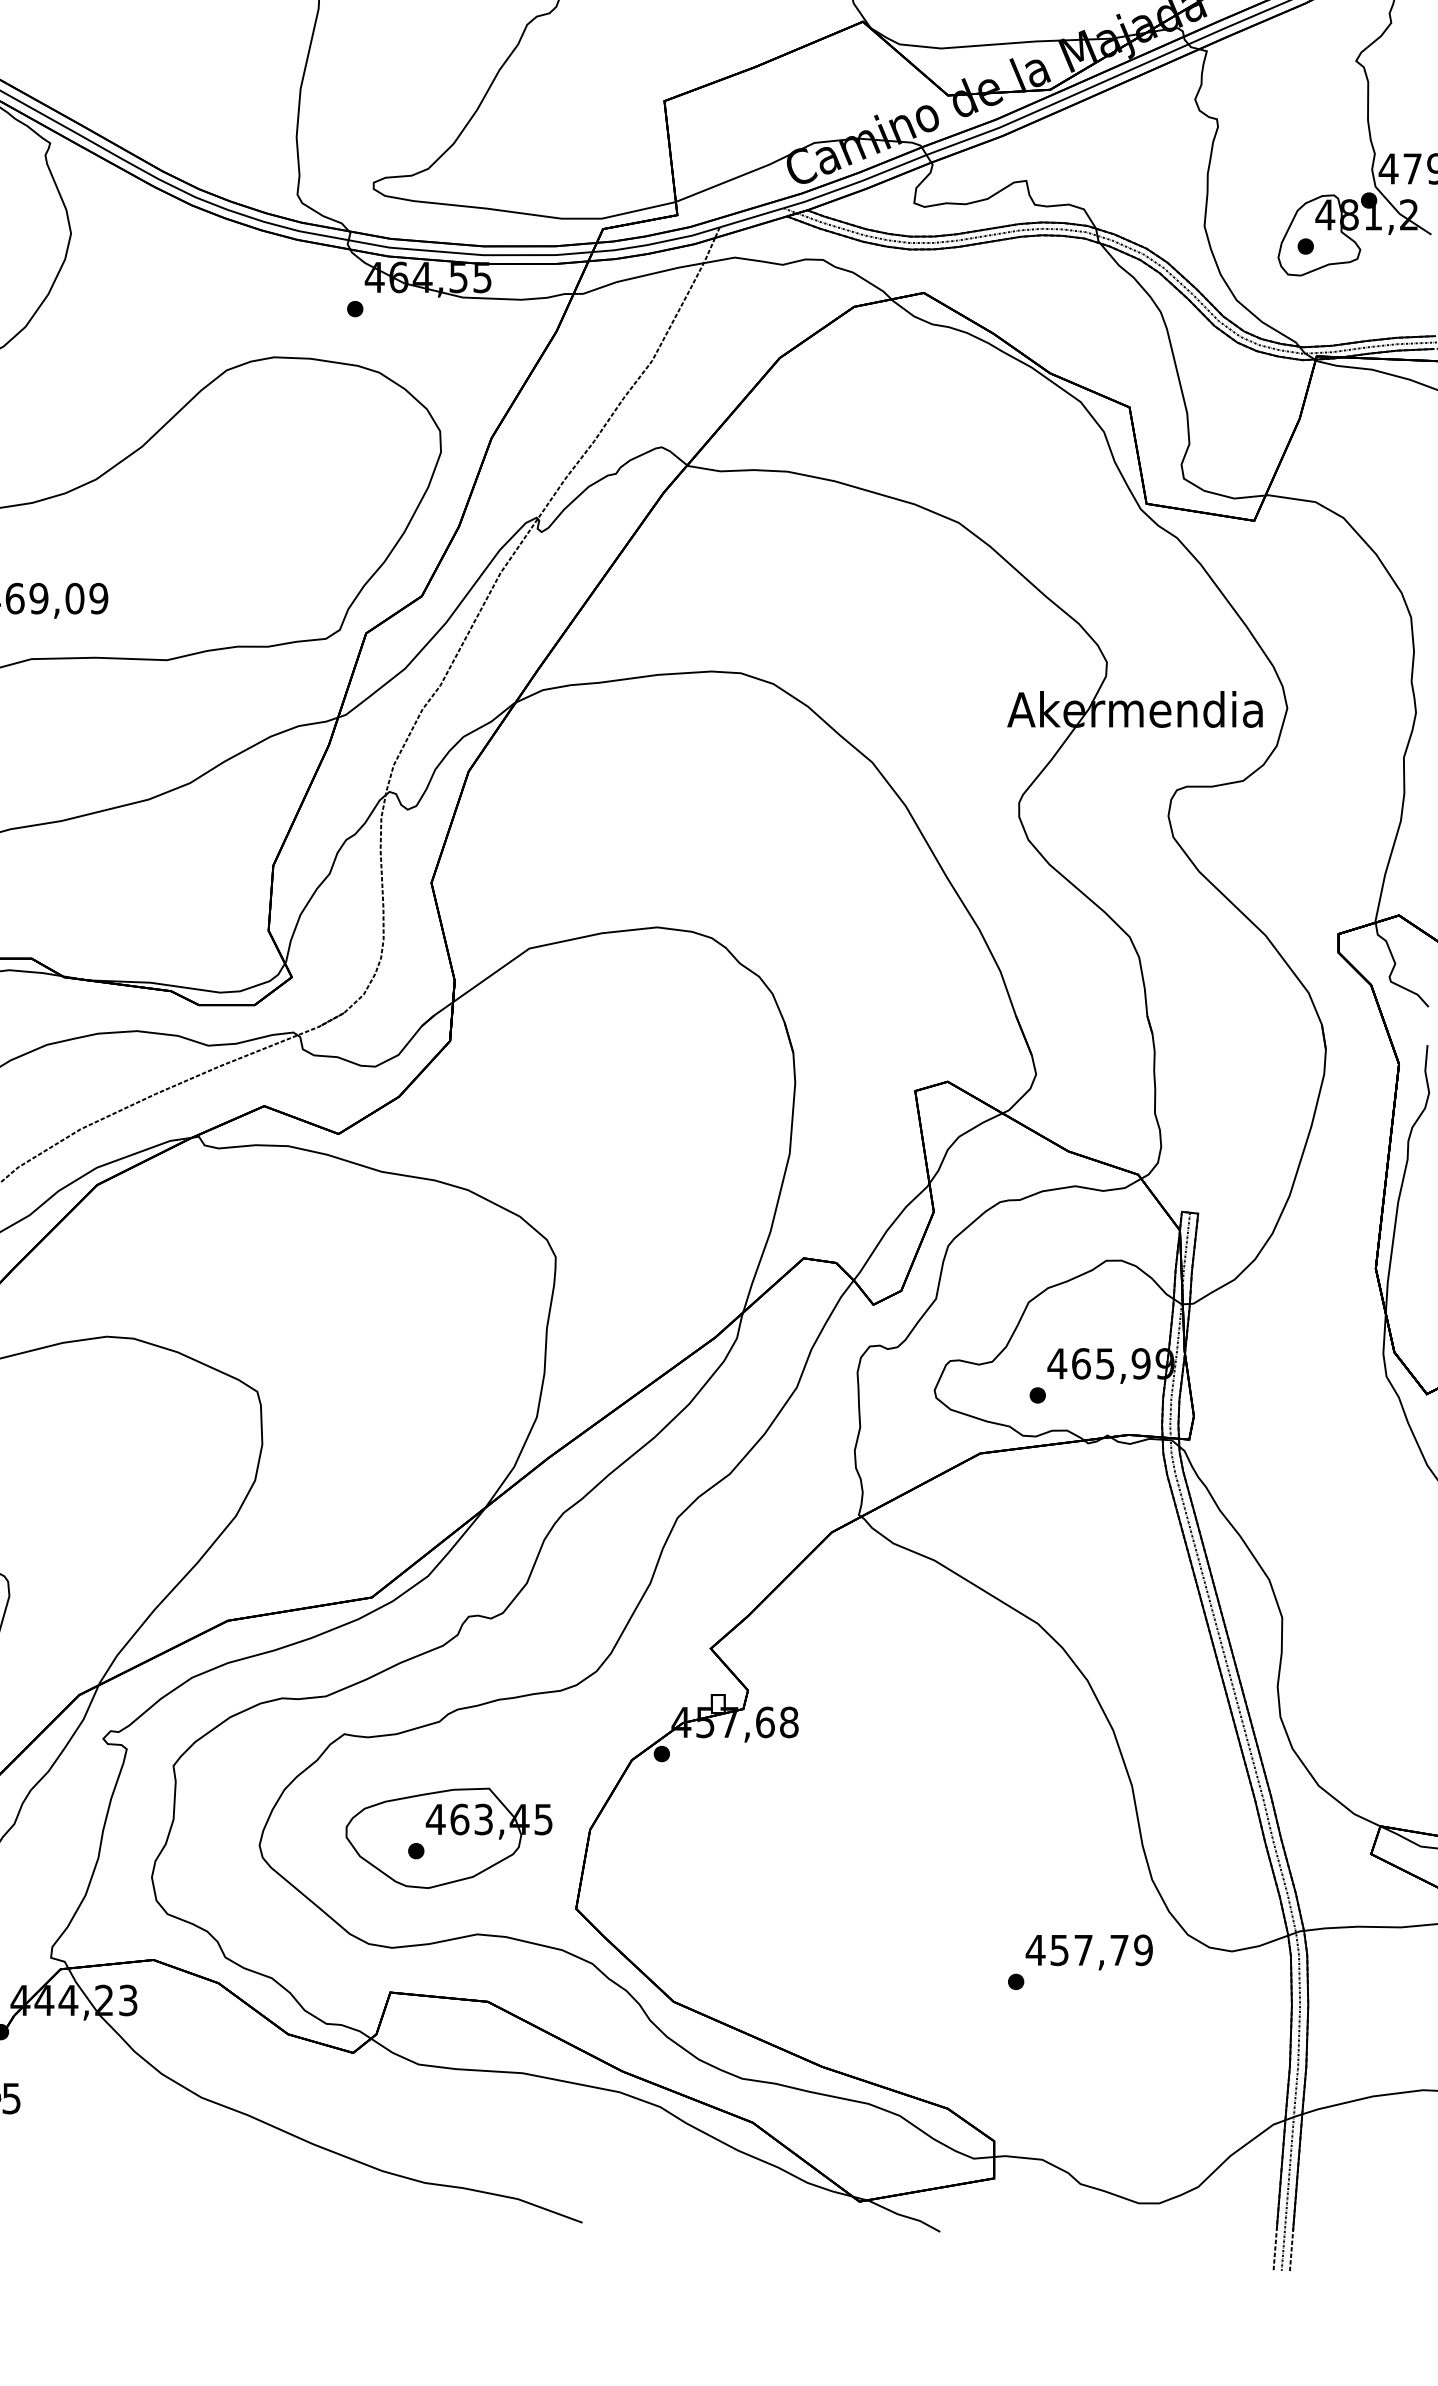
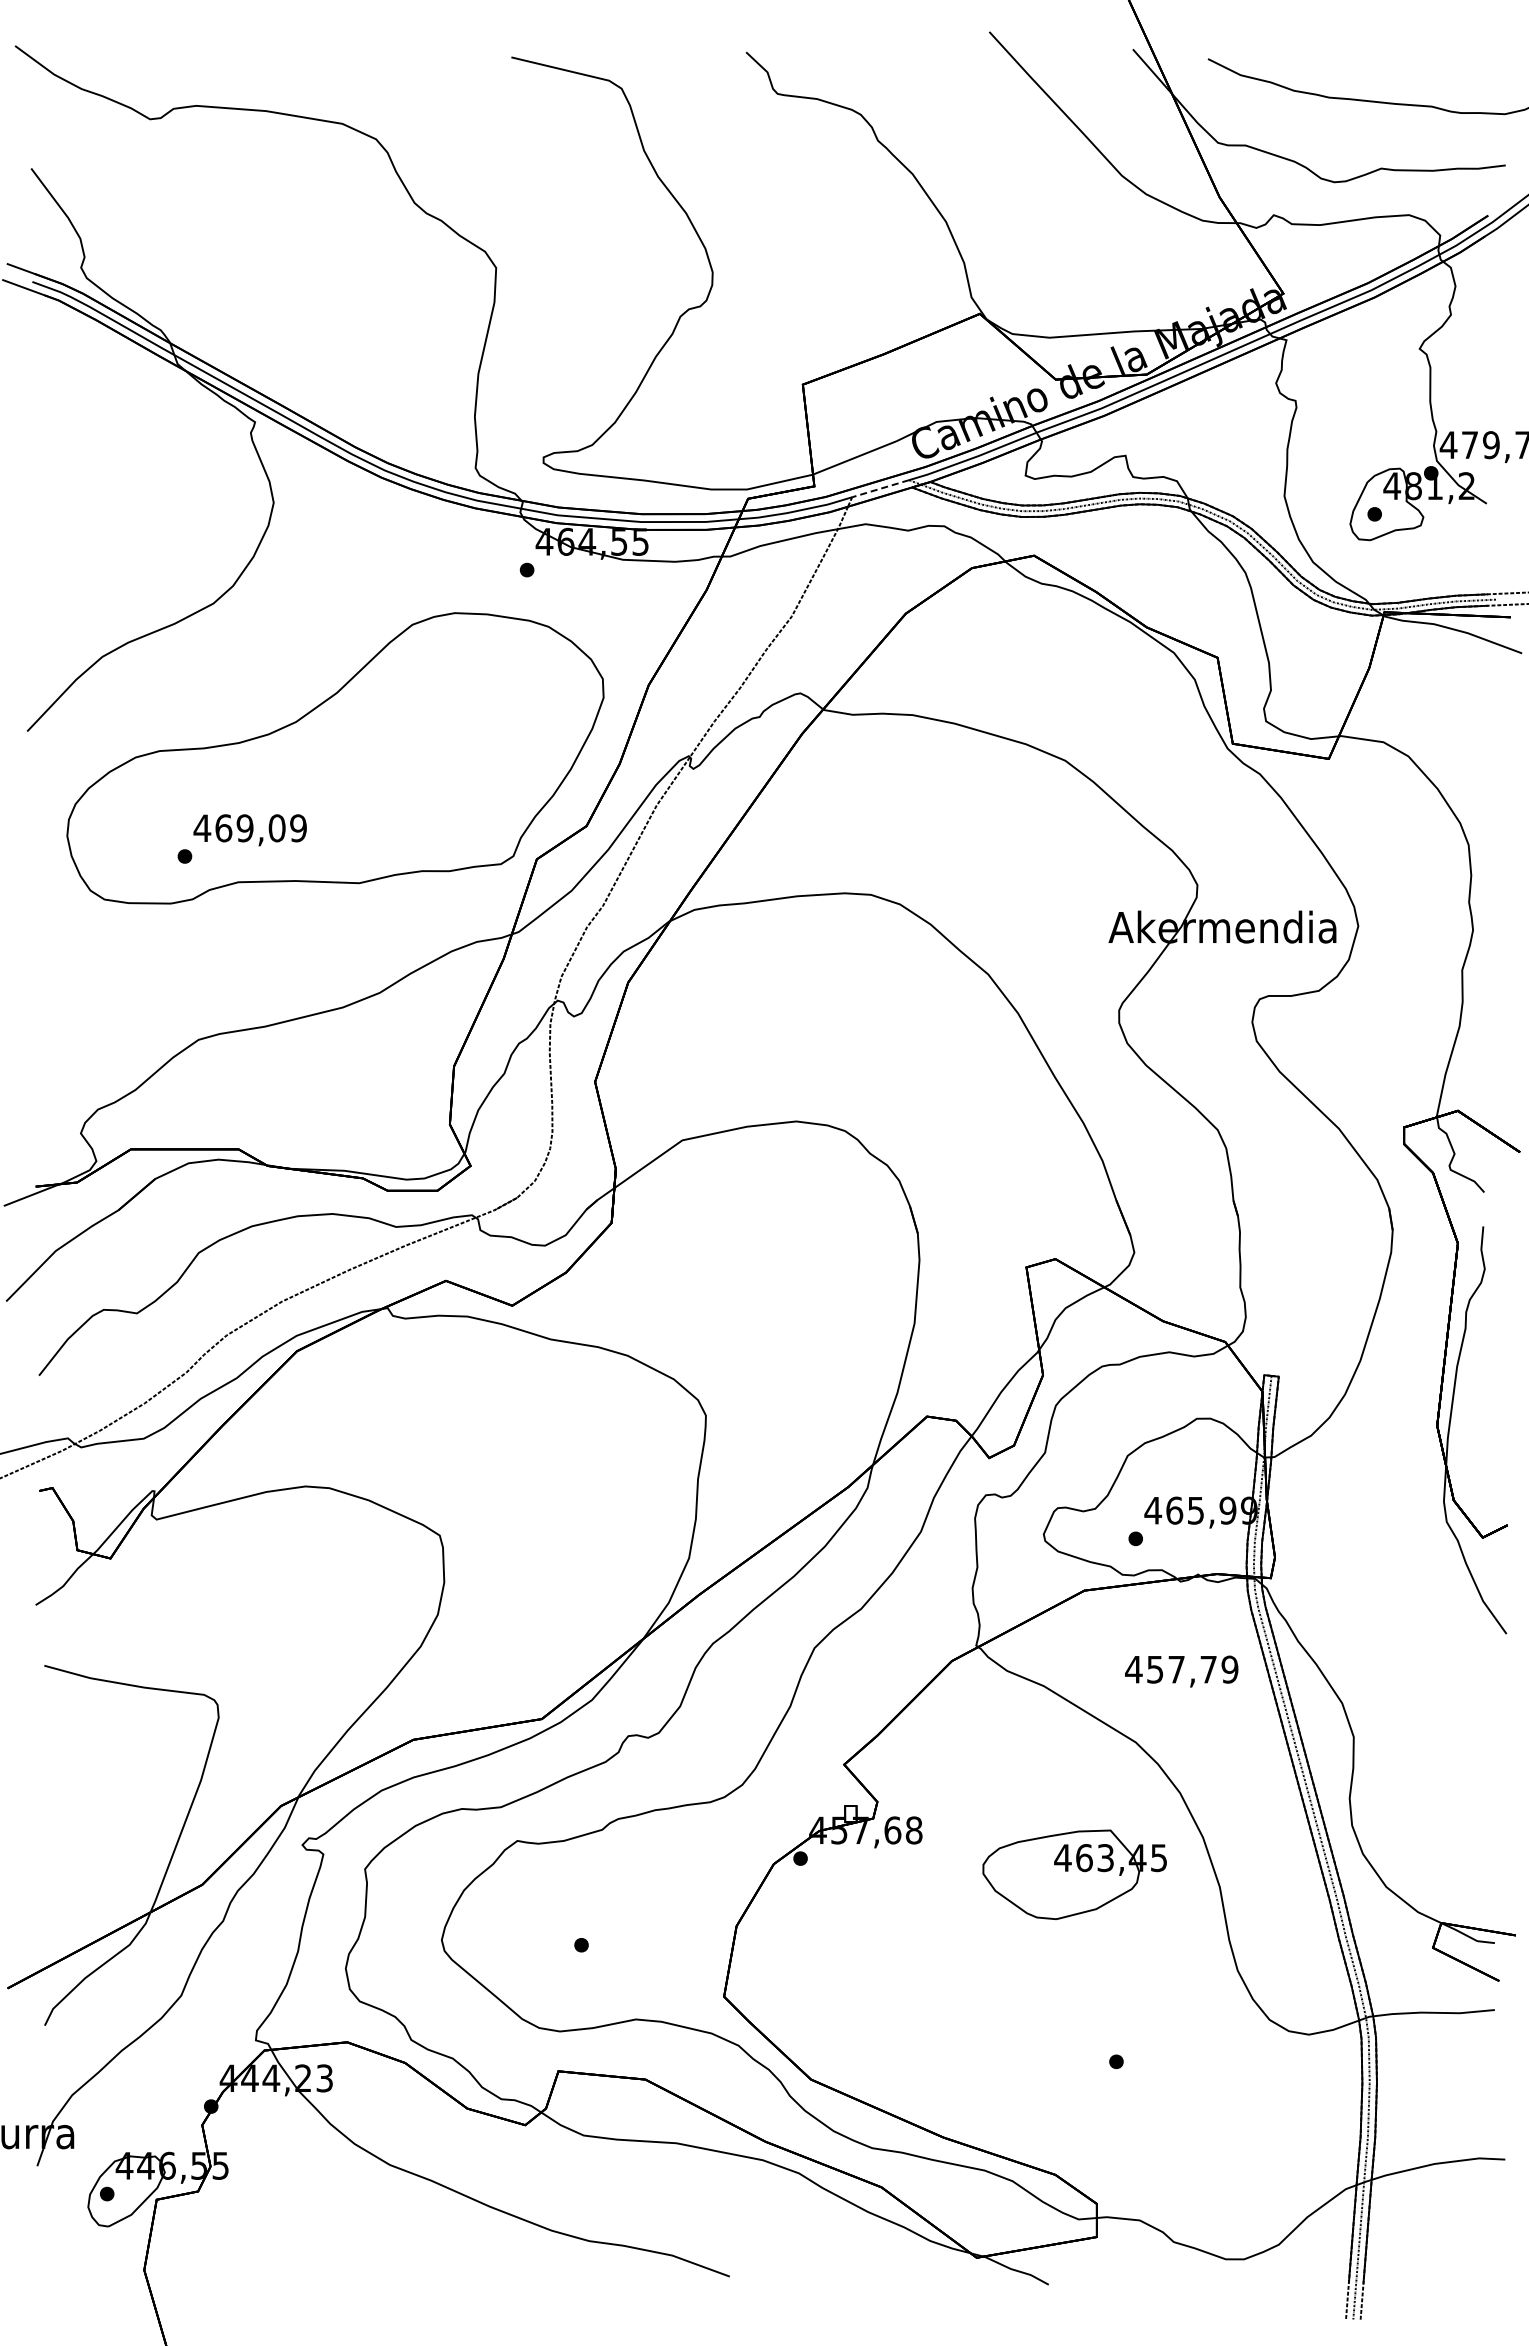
line: (751, 217) -> (880, 488), solid -> dashed
part: (448, 1837) -> (1074, 1874), moved
text: (1089, 1952) -> (1181, 1671), moved

